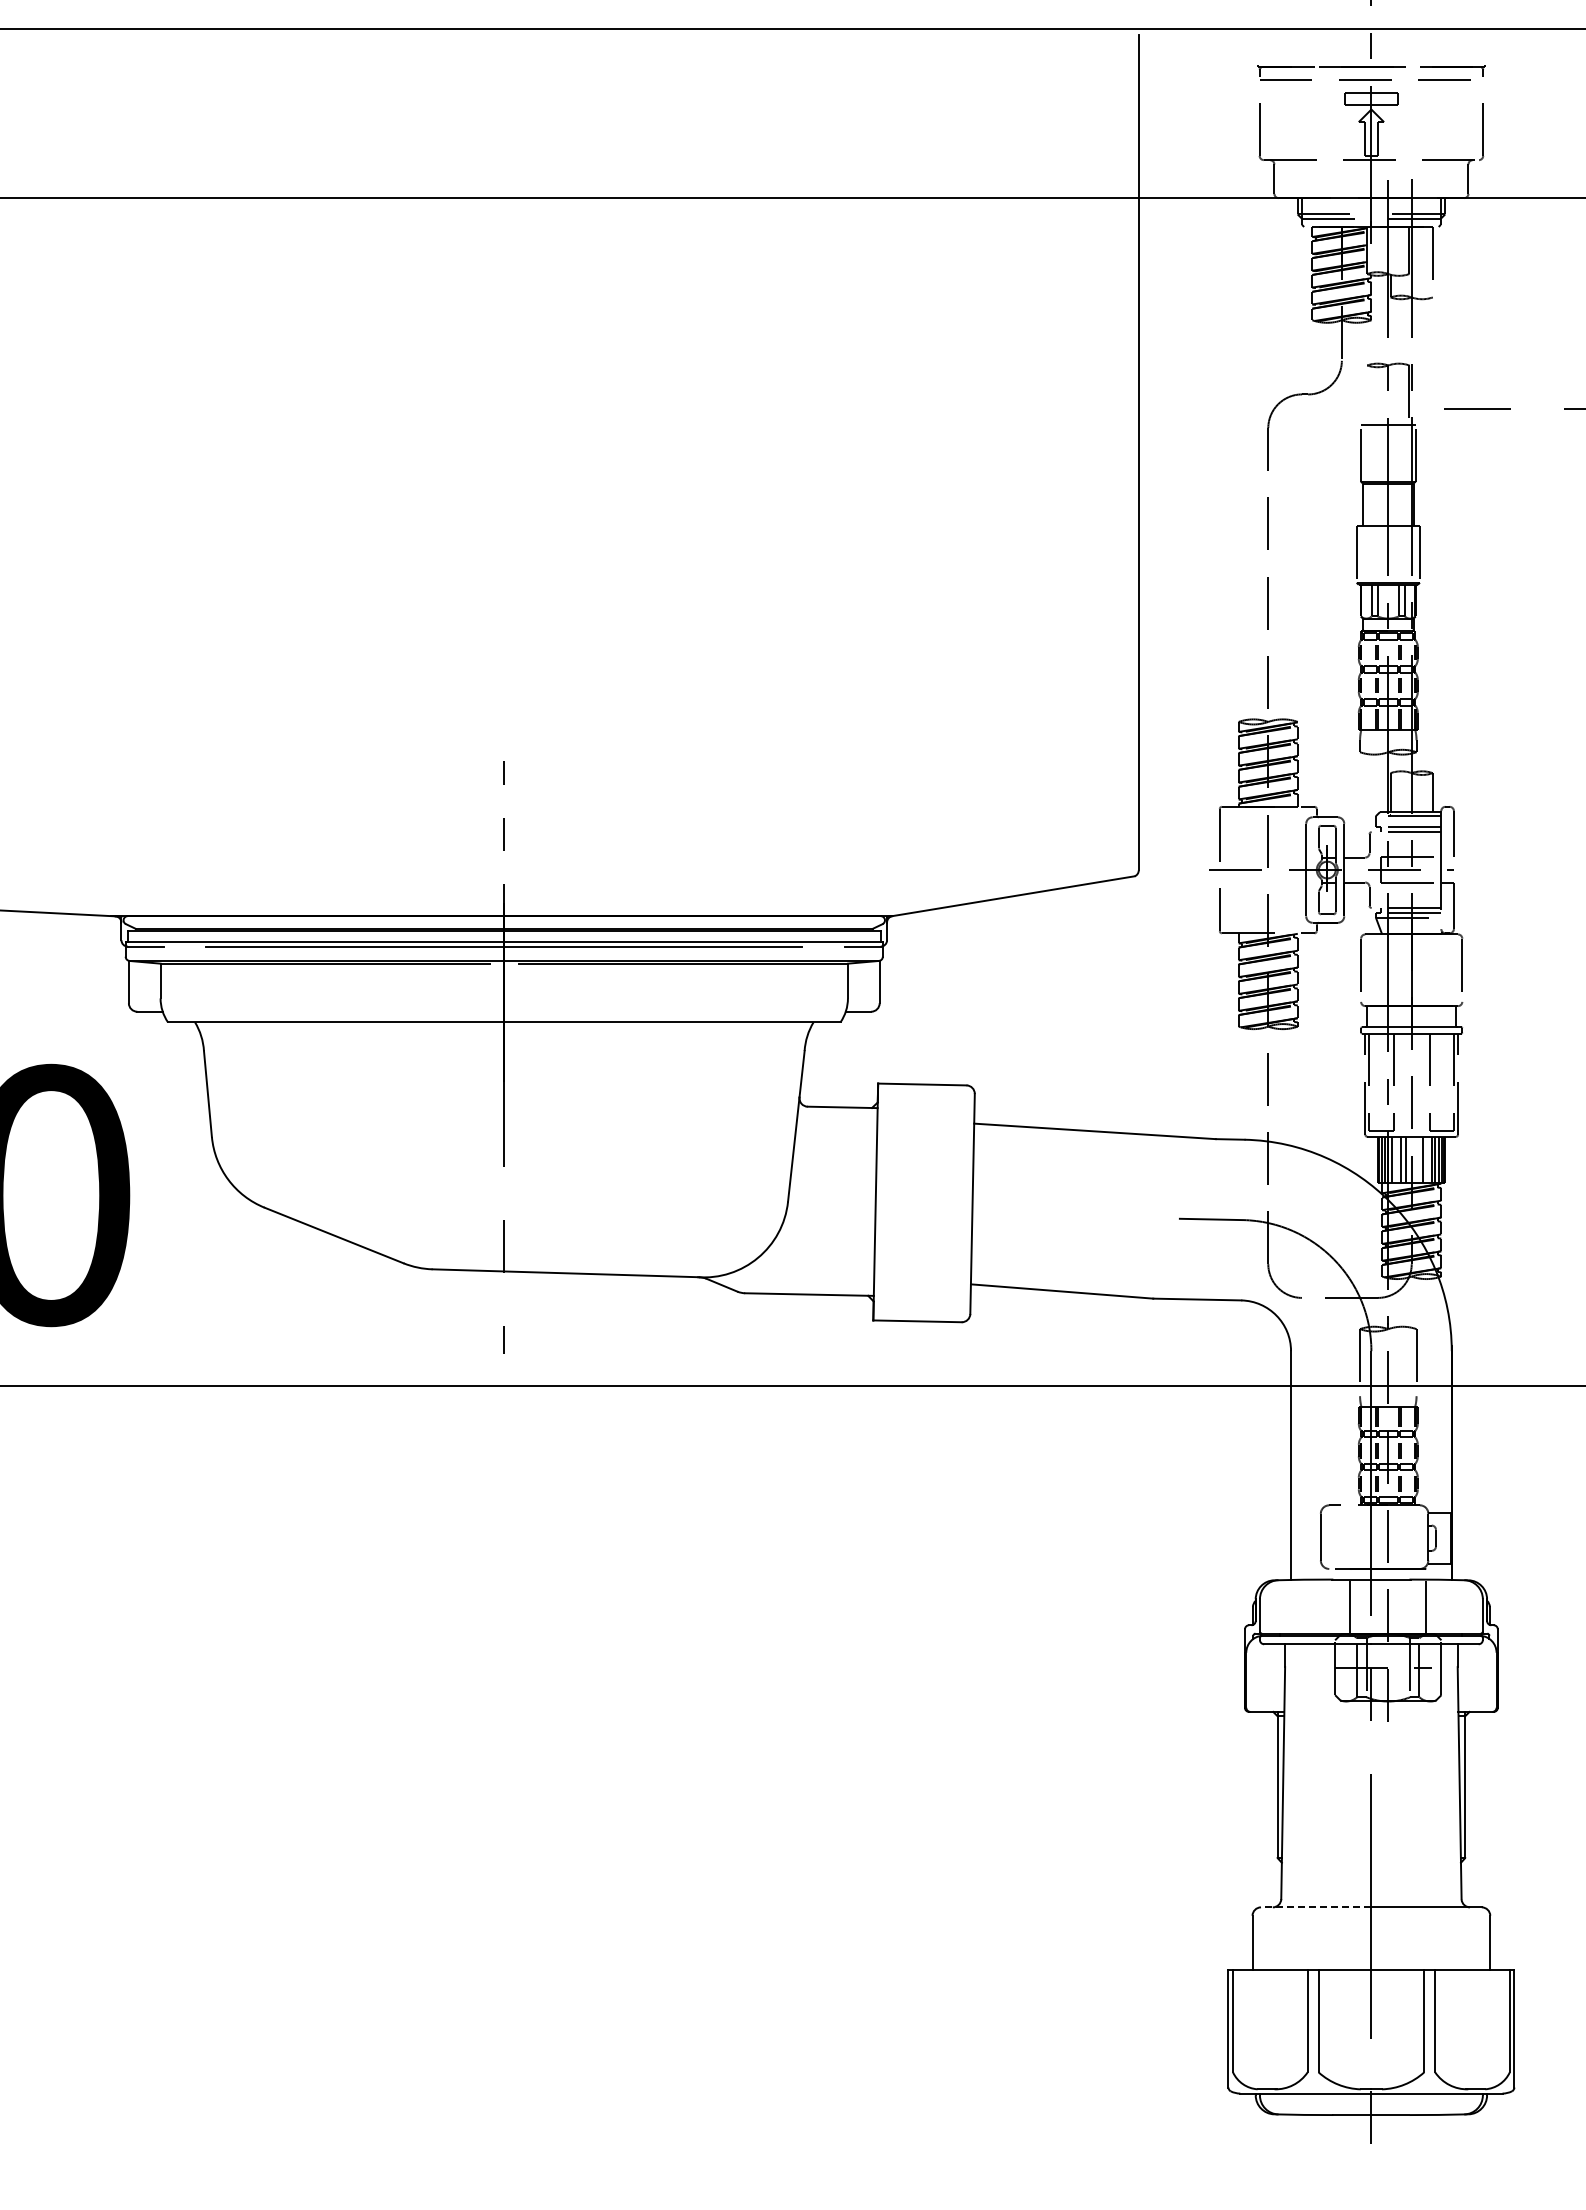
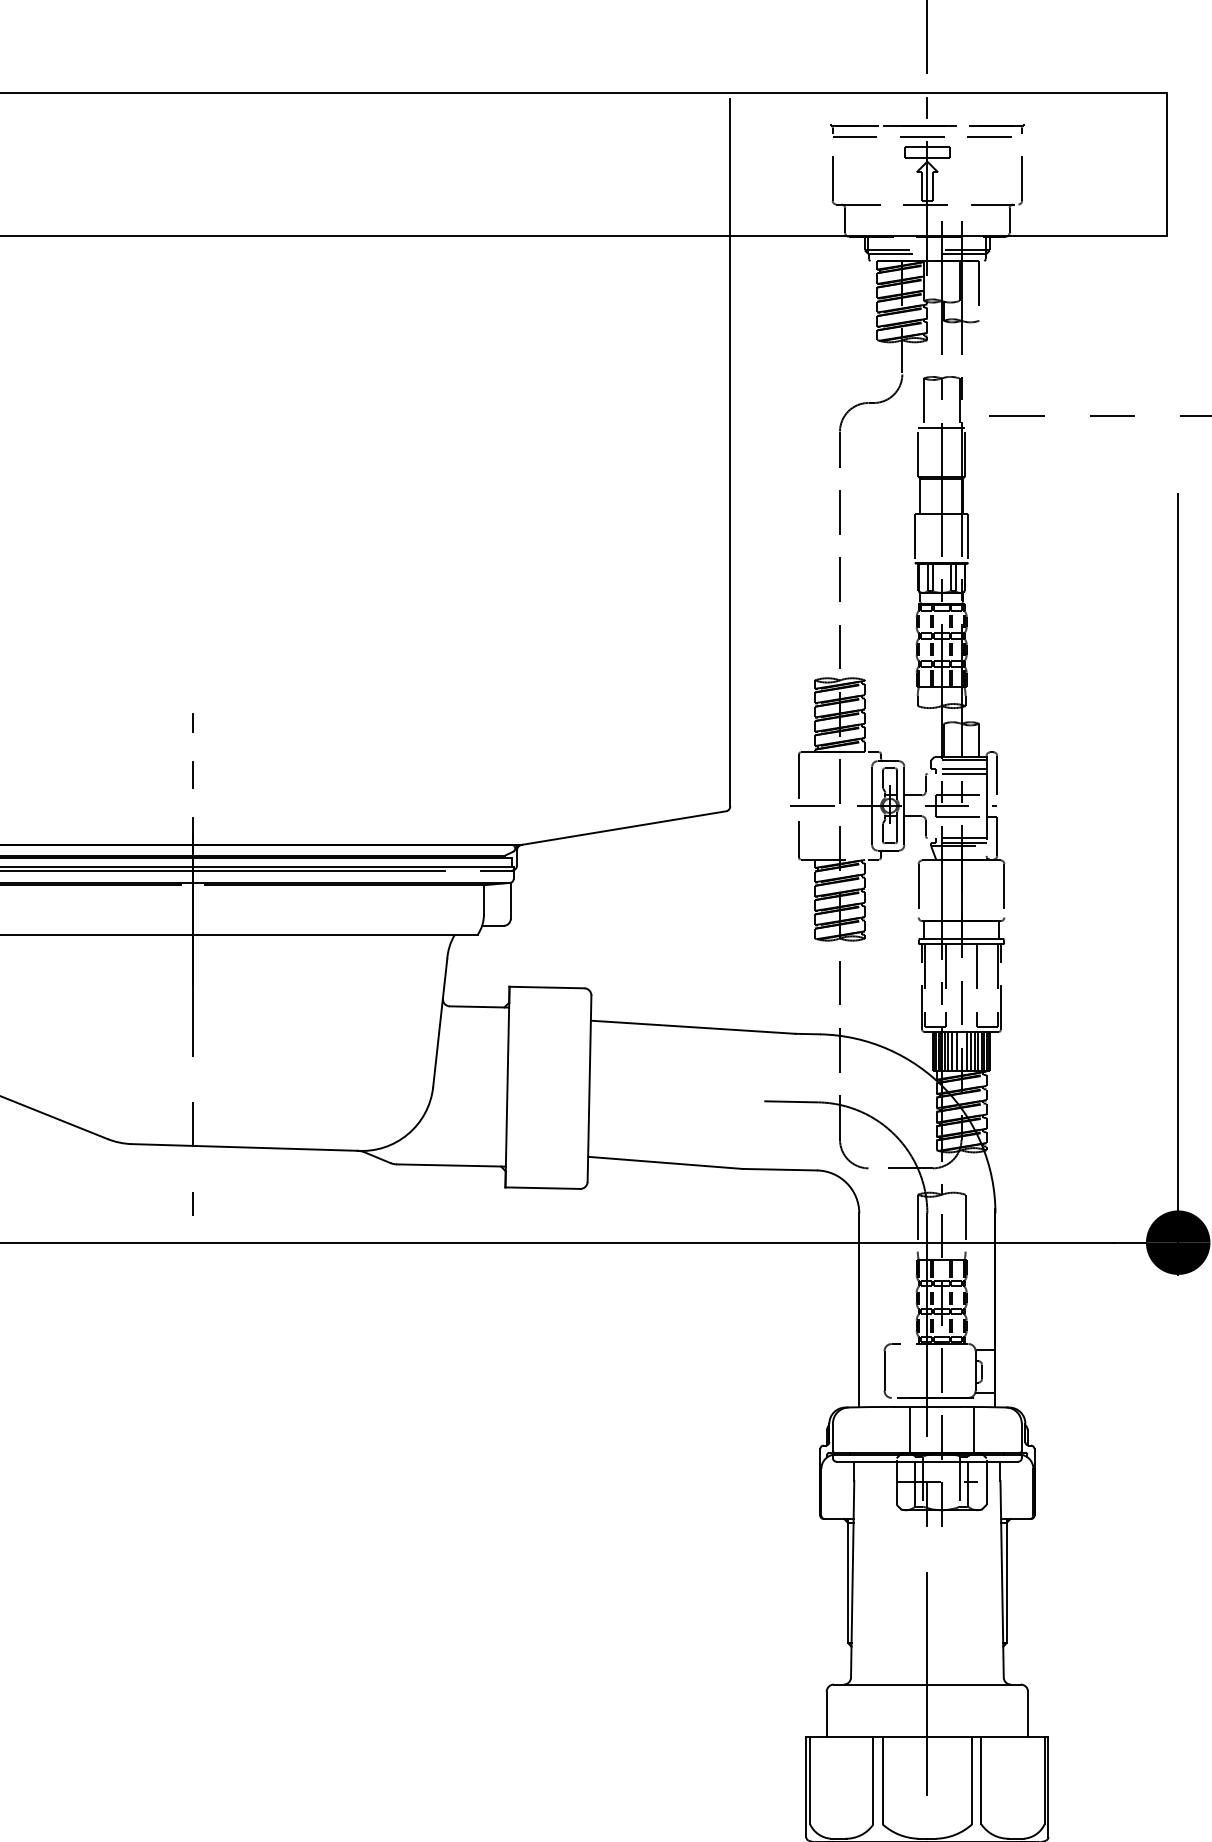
line: (1367, 394) -> (924, 403), added
line: (1396, 1159) -> (948, 1051), added
line: (1417, 1159) -> (966, 1051), added
line: (1427, 1159) -> (974, 1051), added
line: (1315, 1907) -> (880, 1684), dashed -> solid

